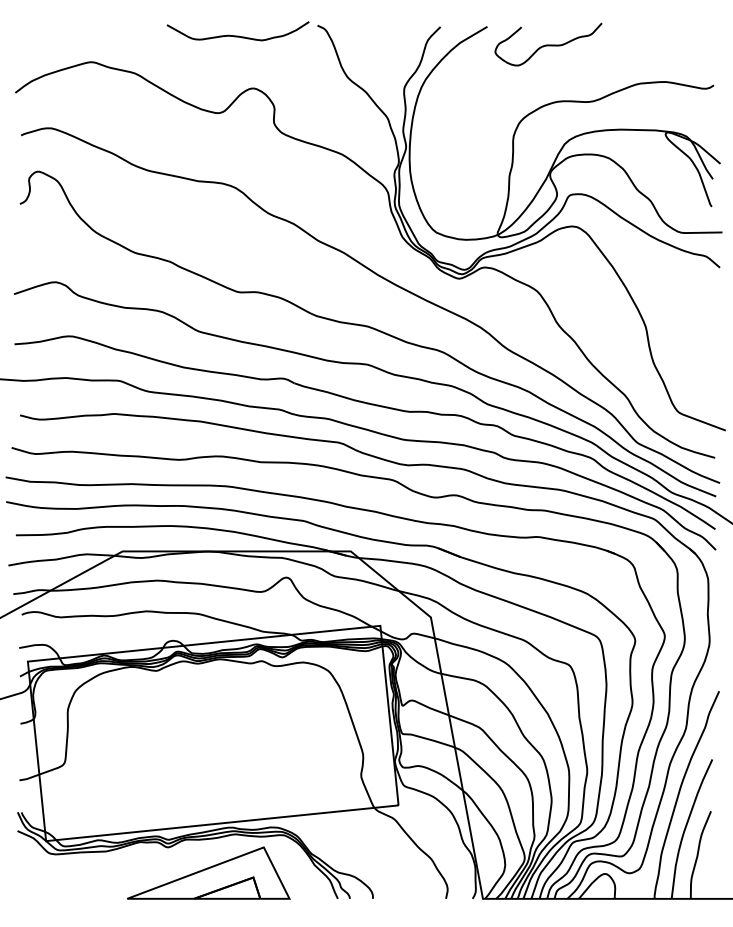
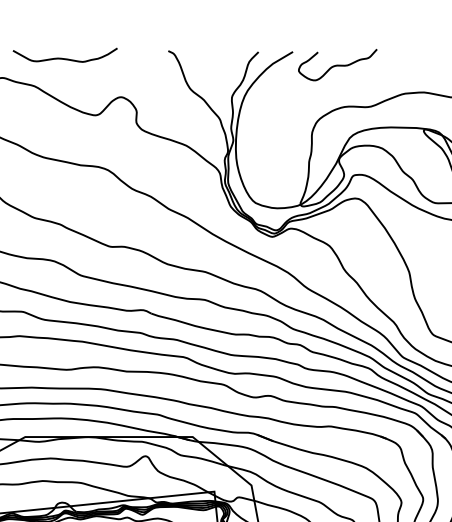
curve: (237, 35) -> (64, 58), moved

